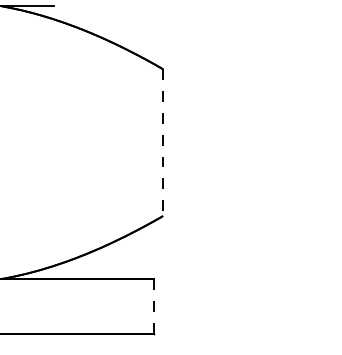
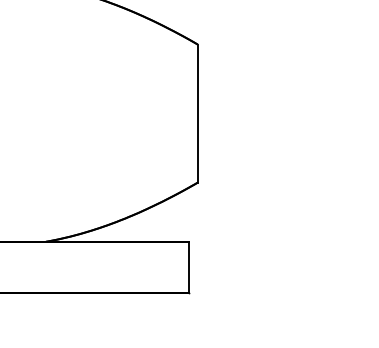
line: (162, 143) -> (197, 114), dashed -> solid
line: (154, 306) -> (189, 267), dashed -> solid

